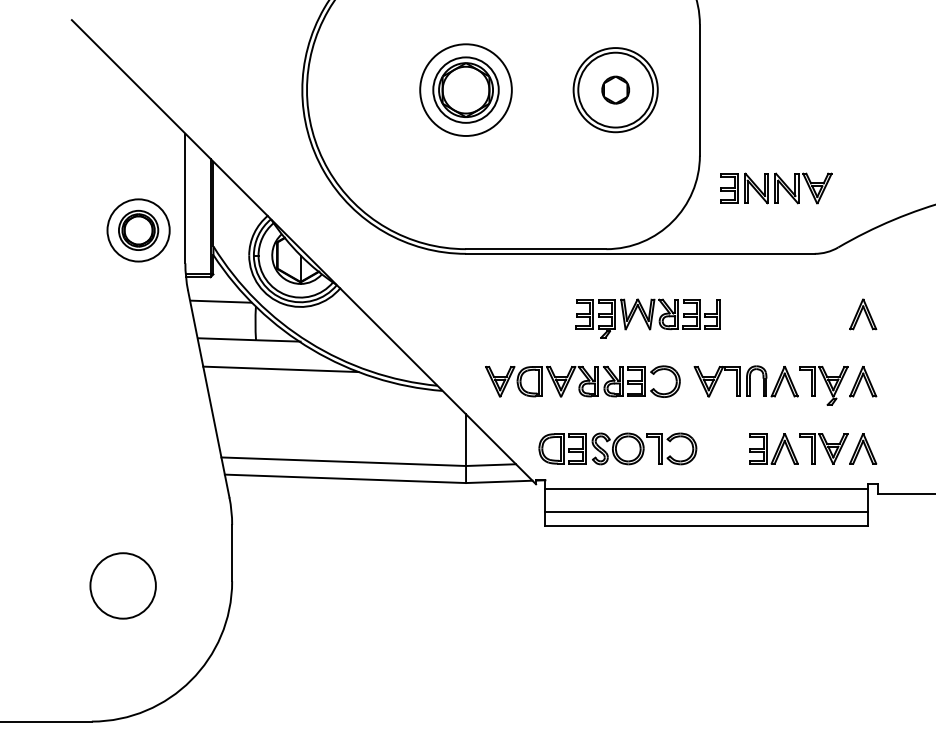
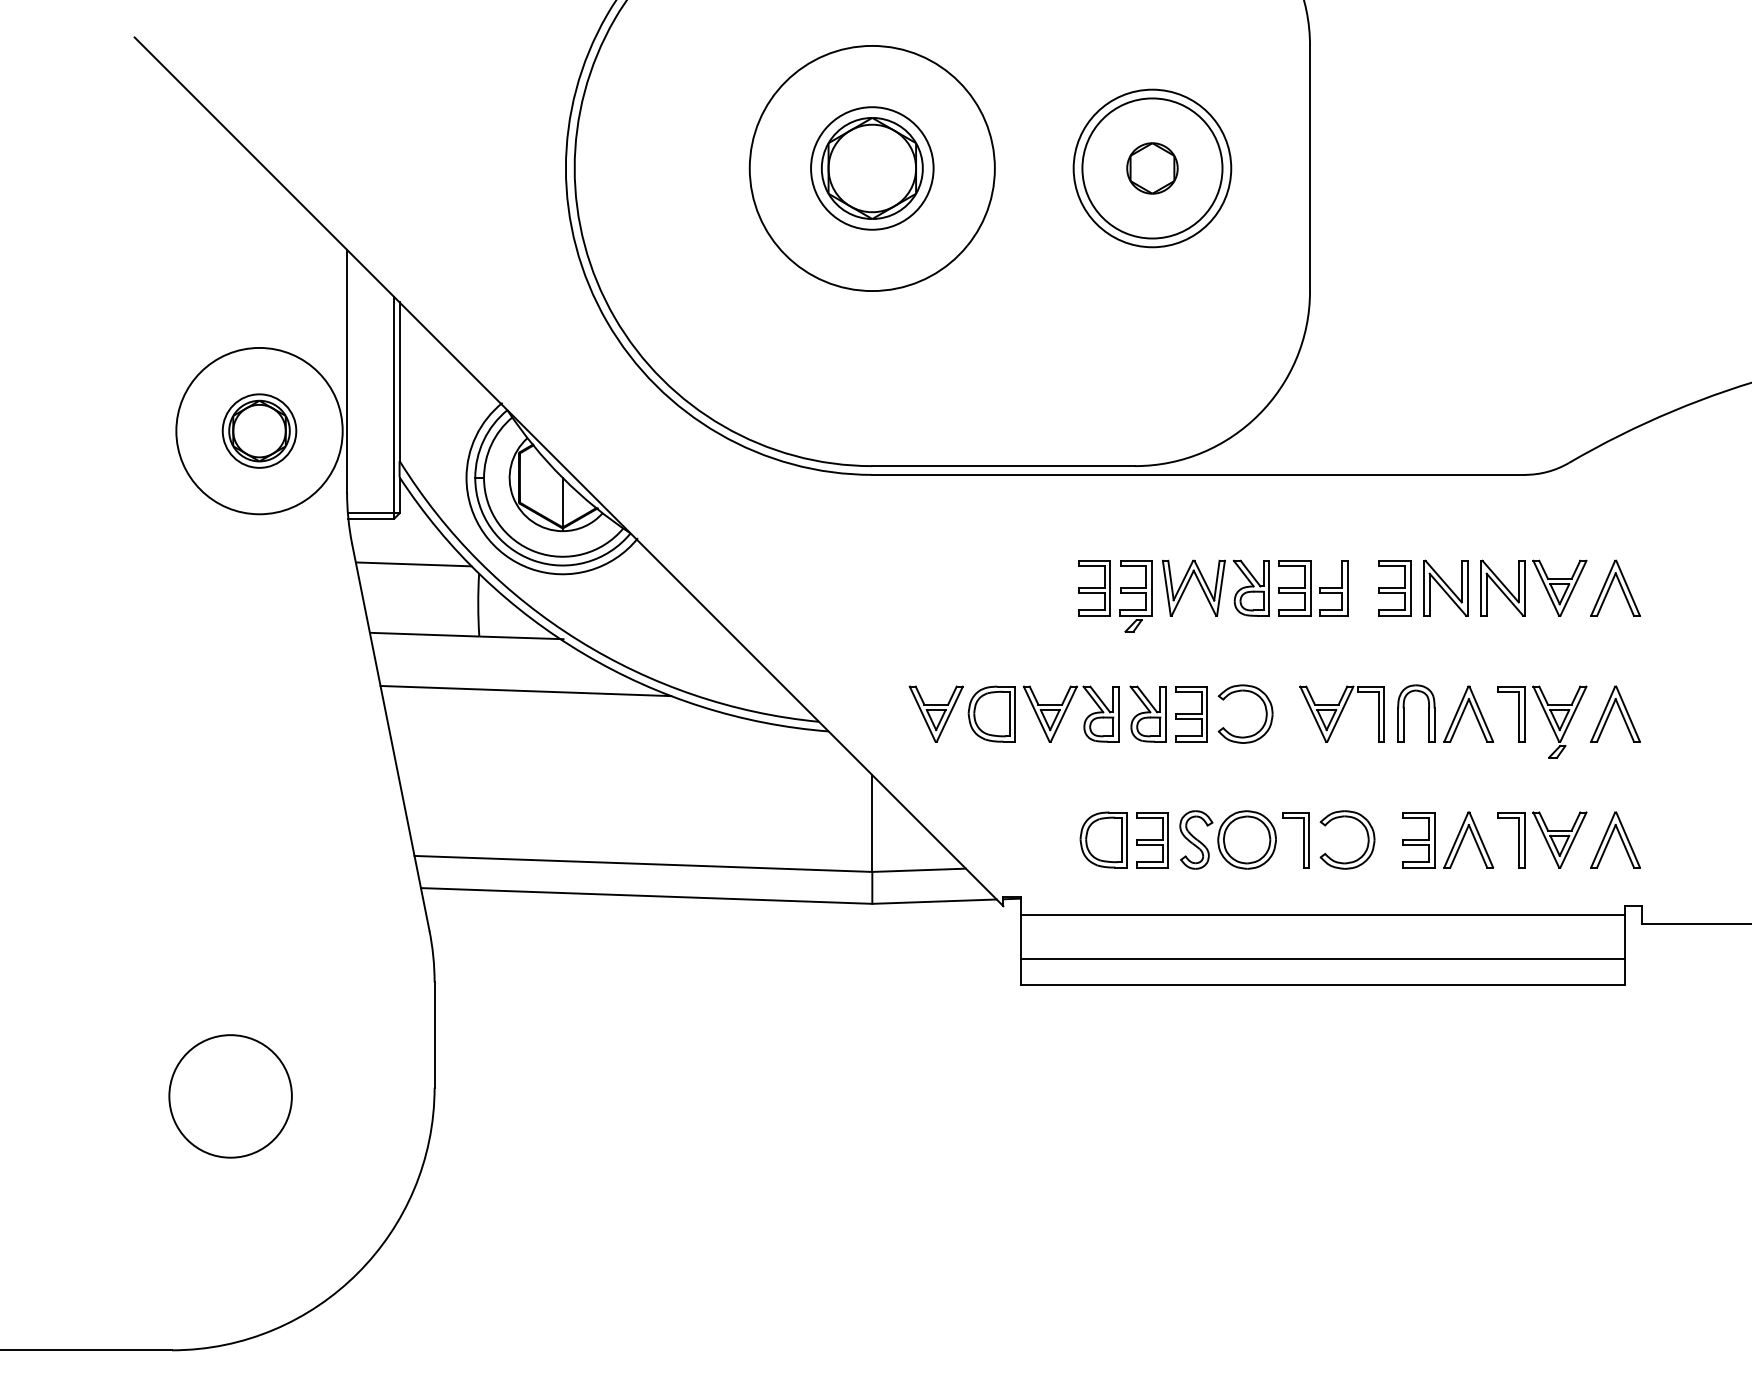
circle: (465, 89) -> (871, 167), size x1.43
part: (776, 188) -> (1483, 588), moved
circle: (138, 230) -> (259, 431), size x1.43
part: (617, 448) -> (1226, 839), moved

